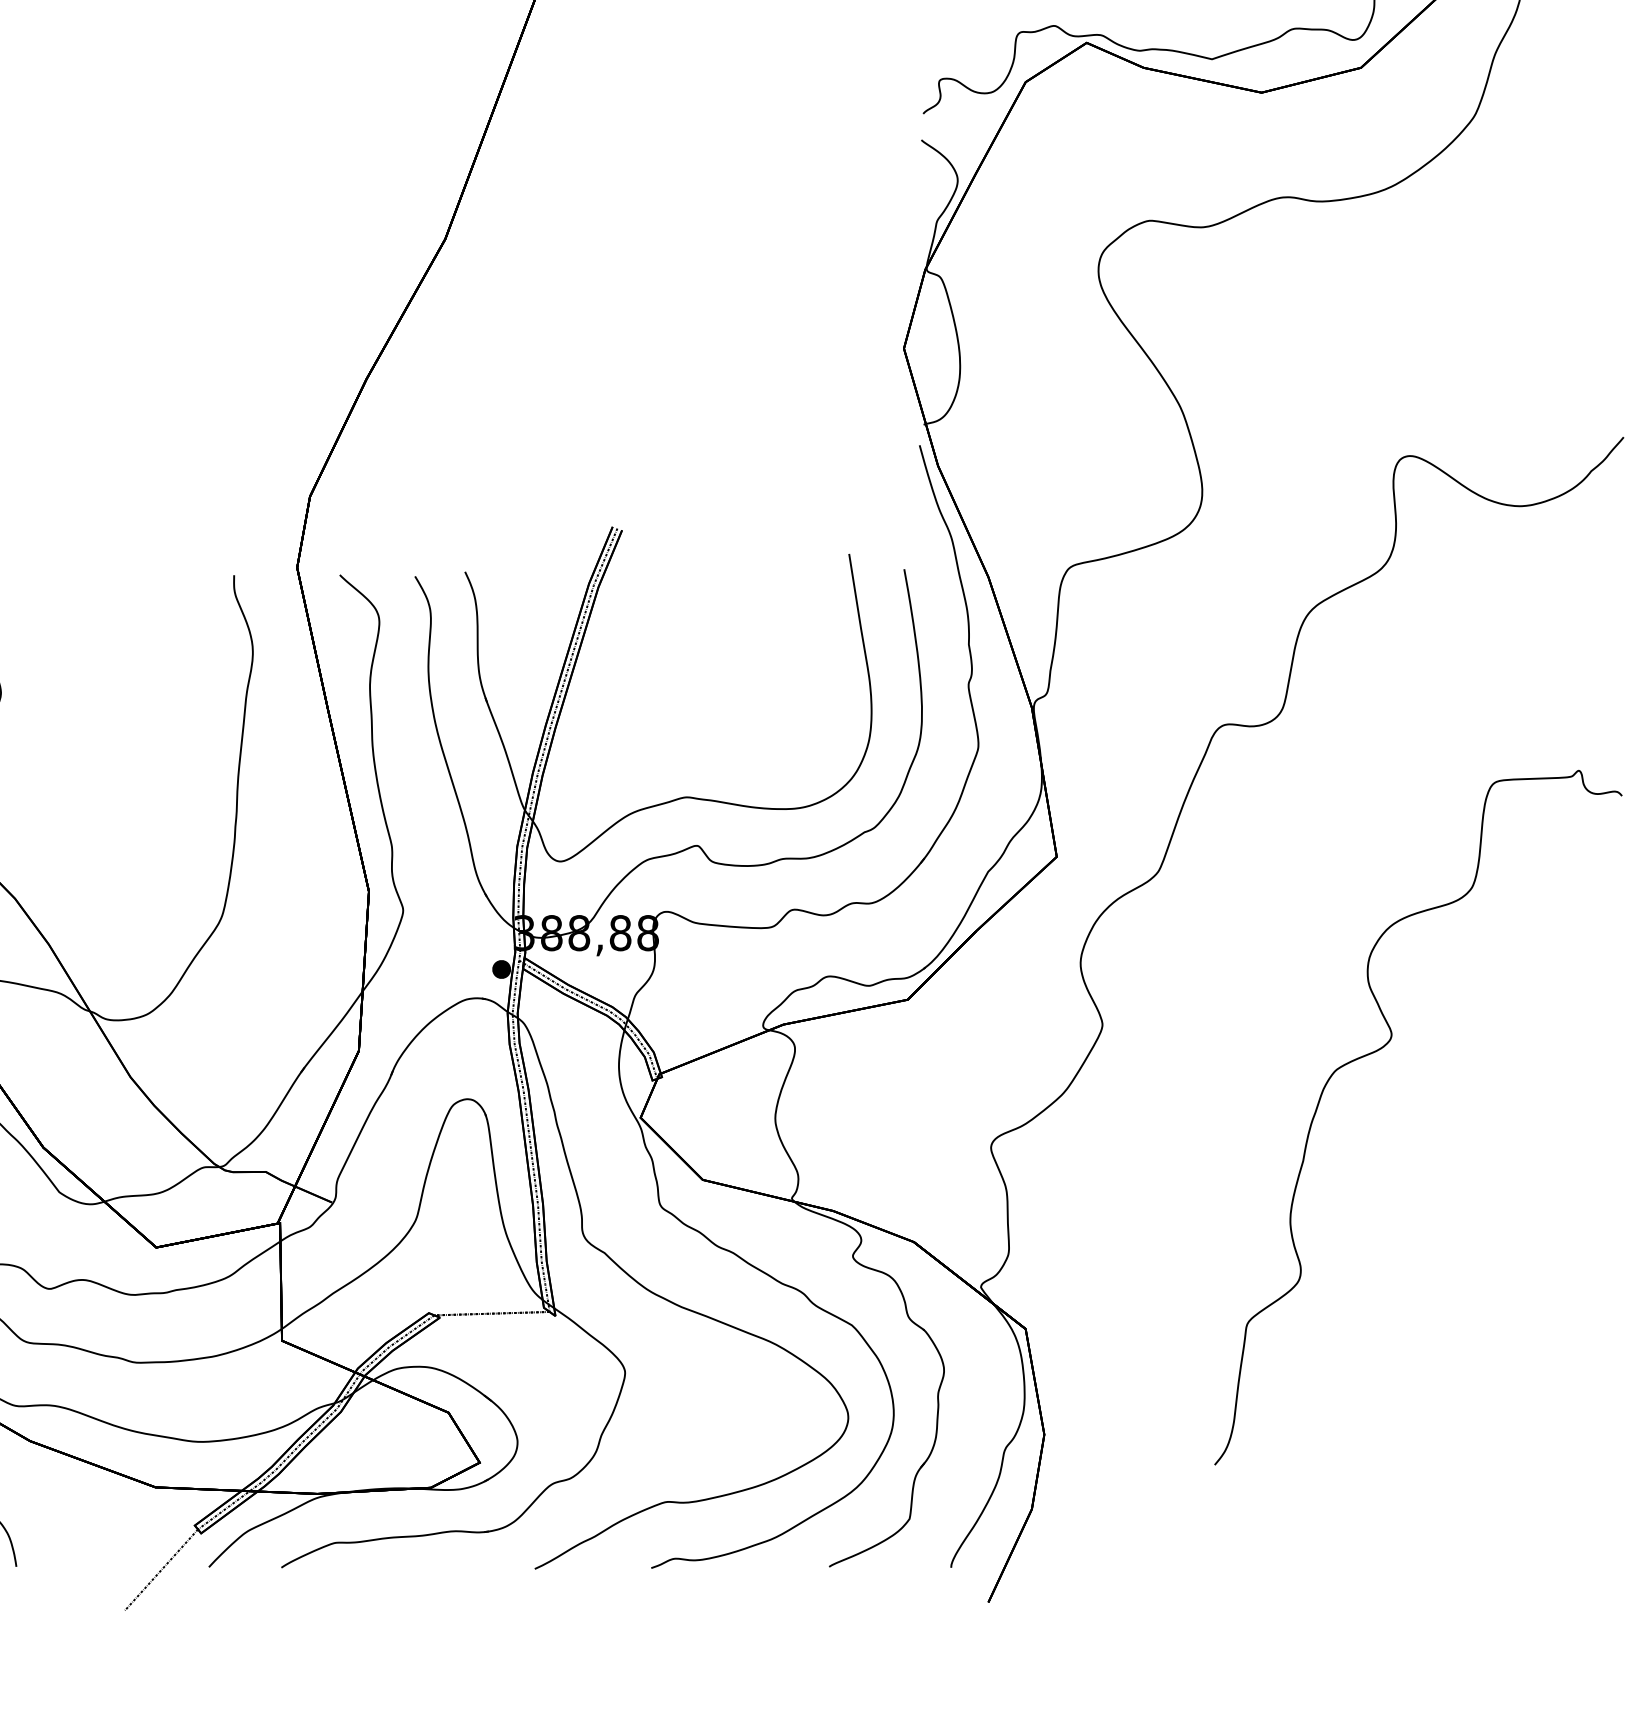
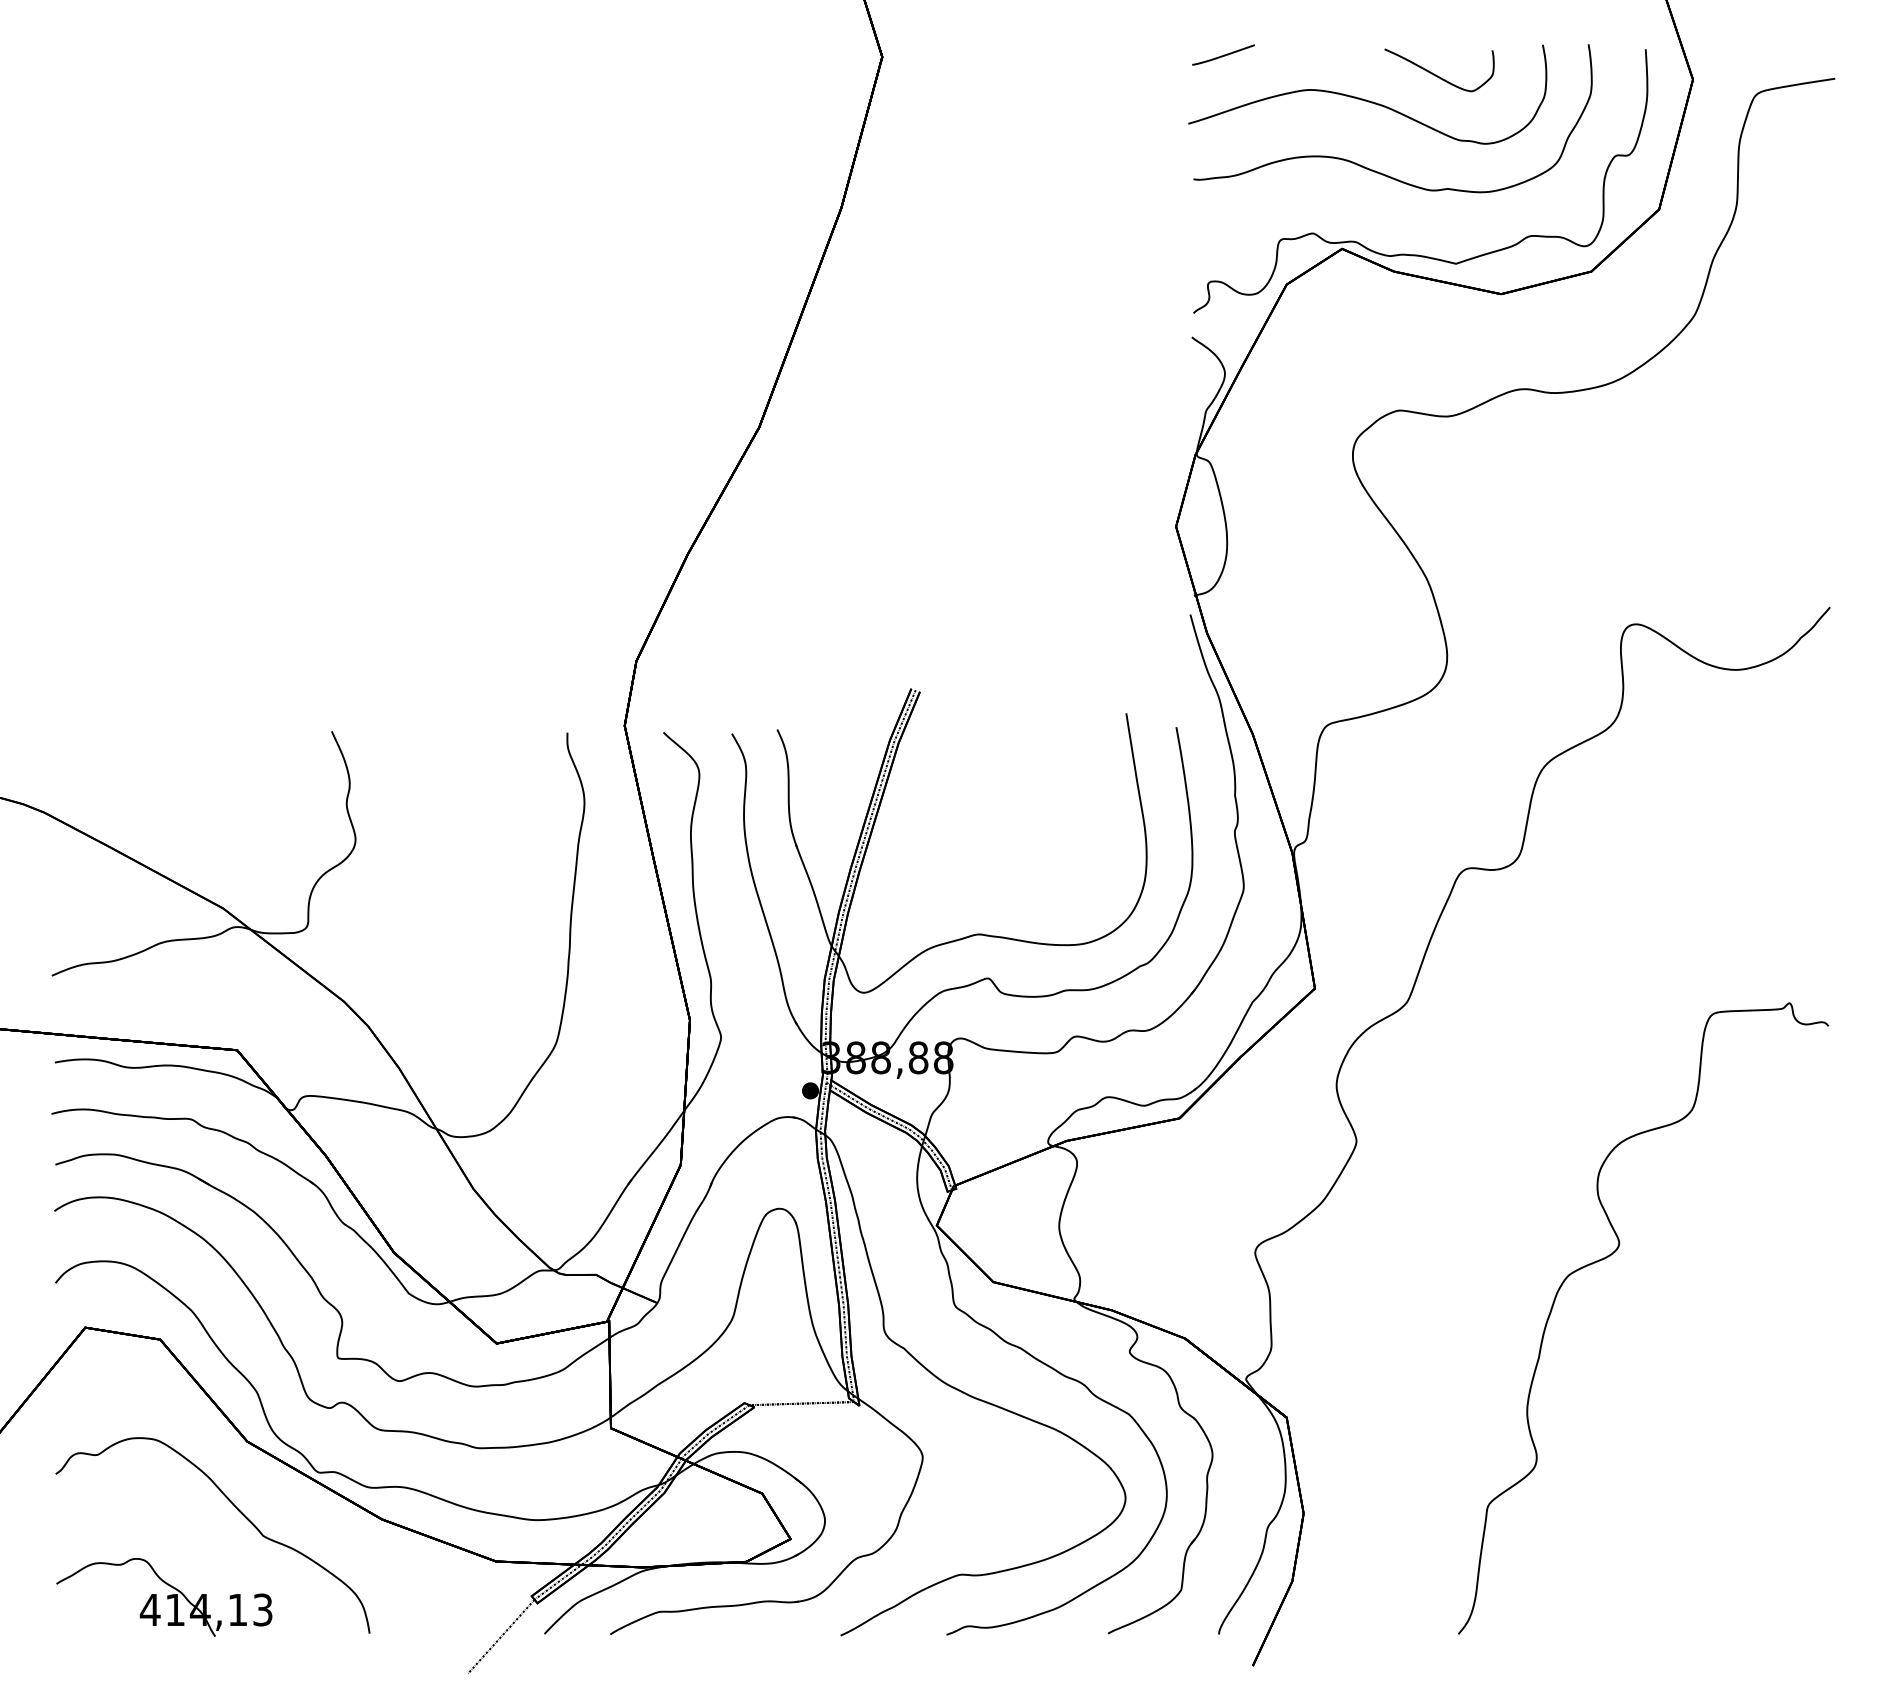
part: (1382, 1049) -> (1610, 1256), moved

